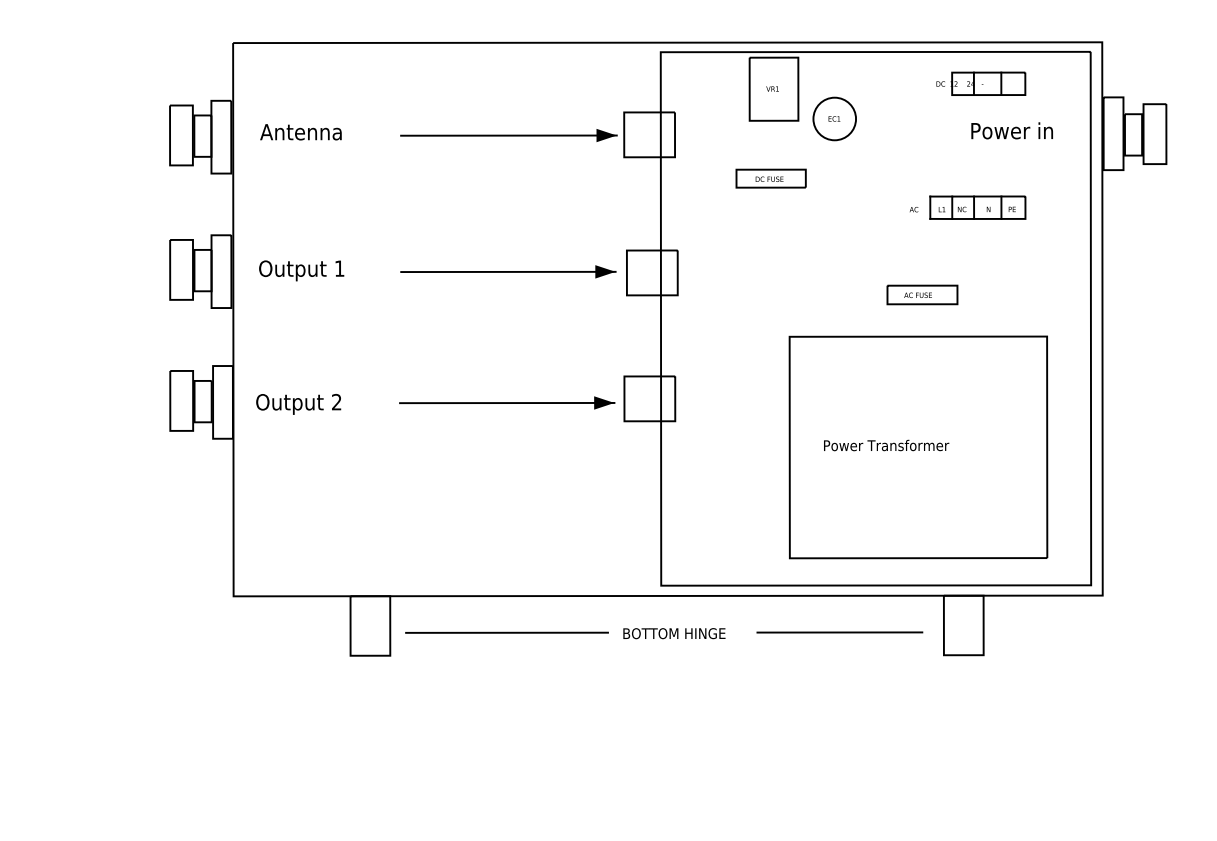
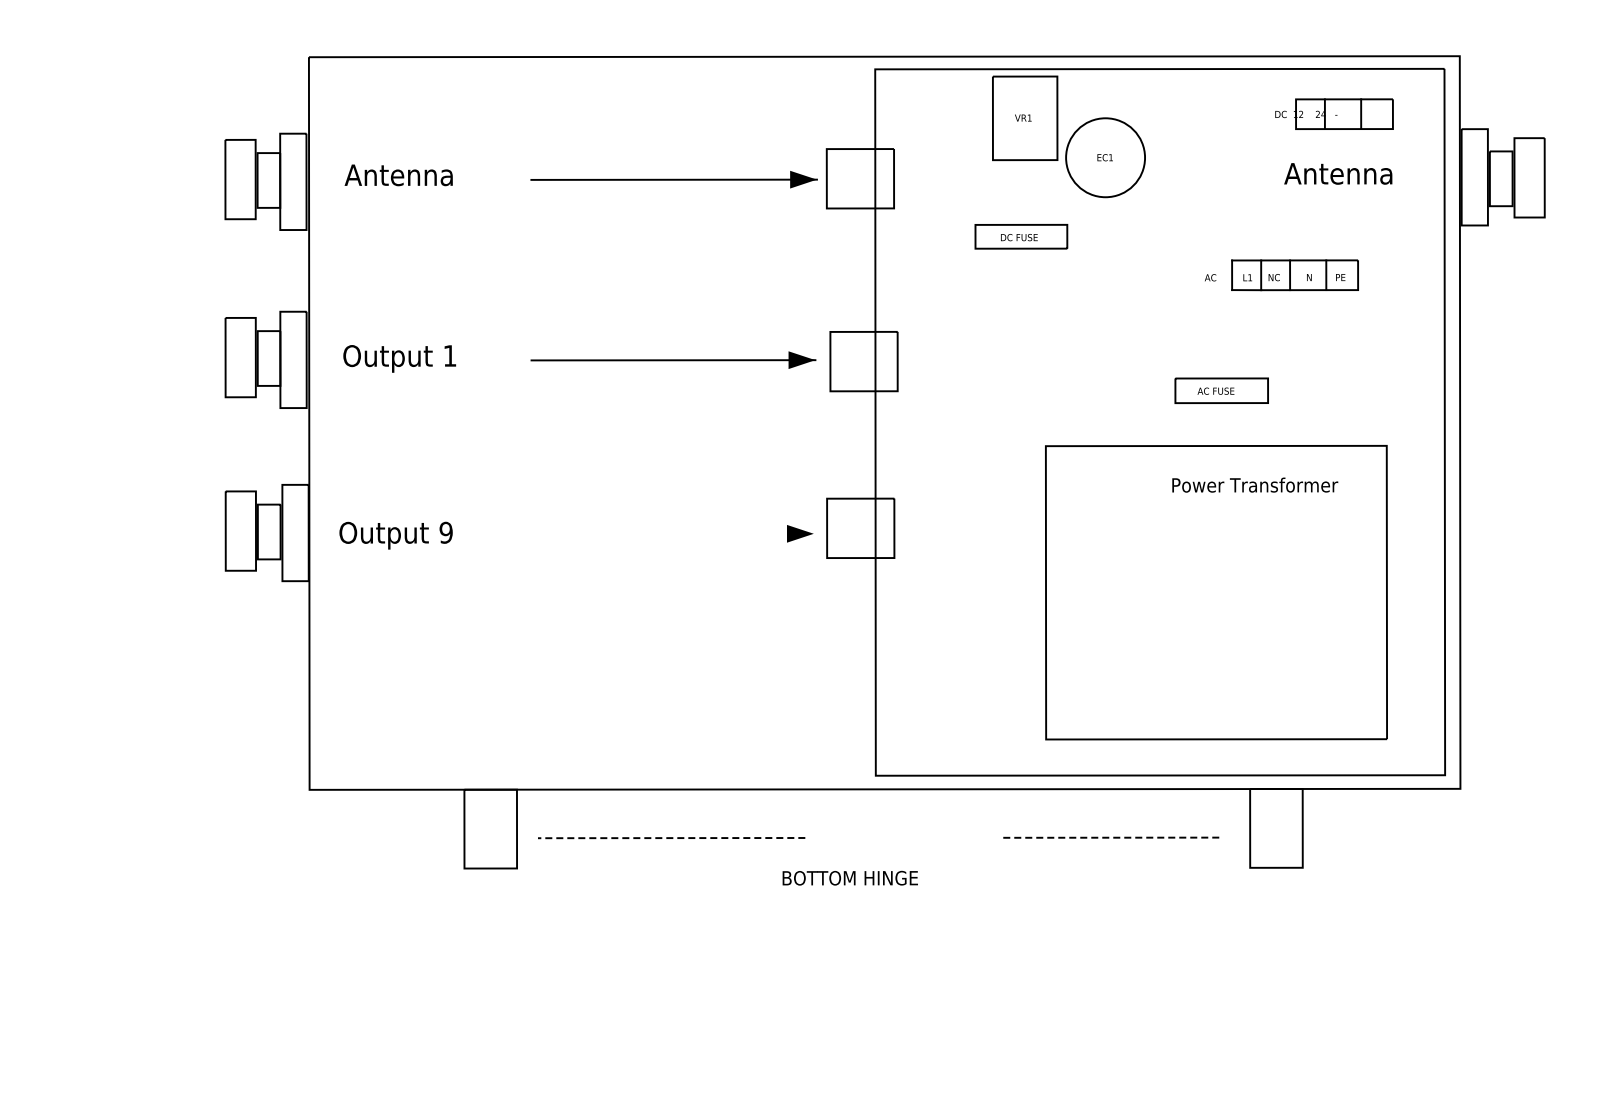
part: (981, 83) -> (1334, 113), moved
circle: (834, 118) -> (1105, 157), size x1.4
text: (1011, 130) -> (1339, 173), Power in -> Antenna
text: (336, 401) -> (445, 532), 2 -> 9
line: (506, 402) -> (671, 533), removed
text: (886, 445) -> (1255, 484), moved
line: (839, 632) -> (1112, 837), solid -> dashed
line: (506, 633) -> (671, 838), solid -> dashed
text: (673, 633) -> (849, 877), moved

